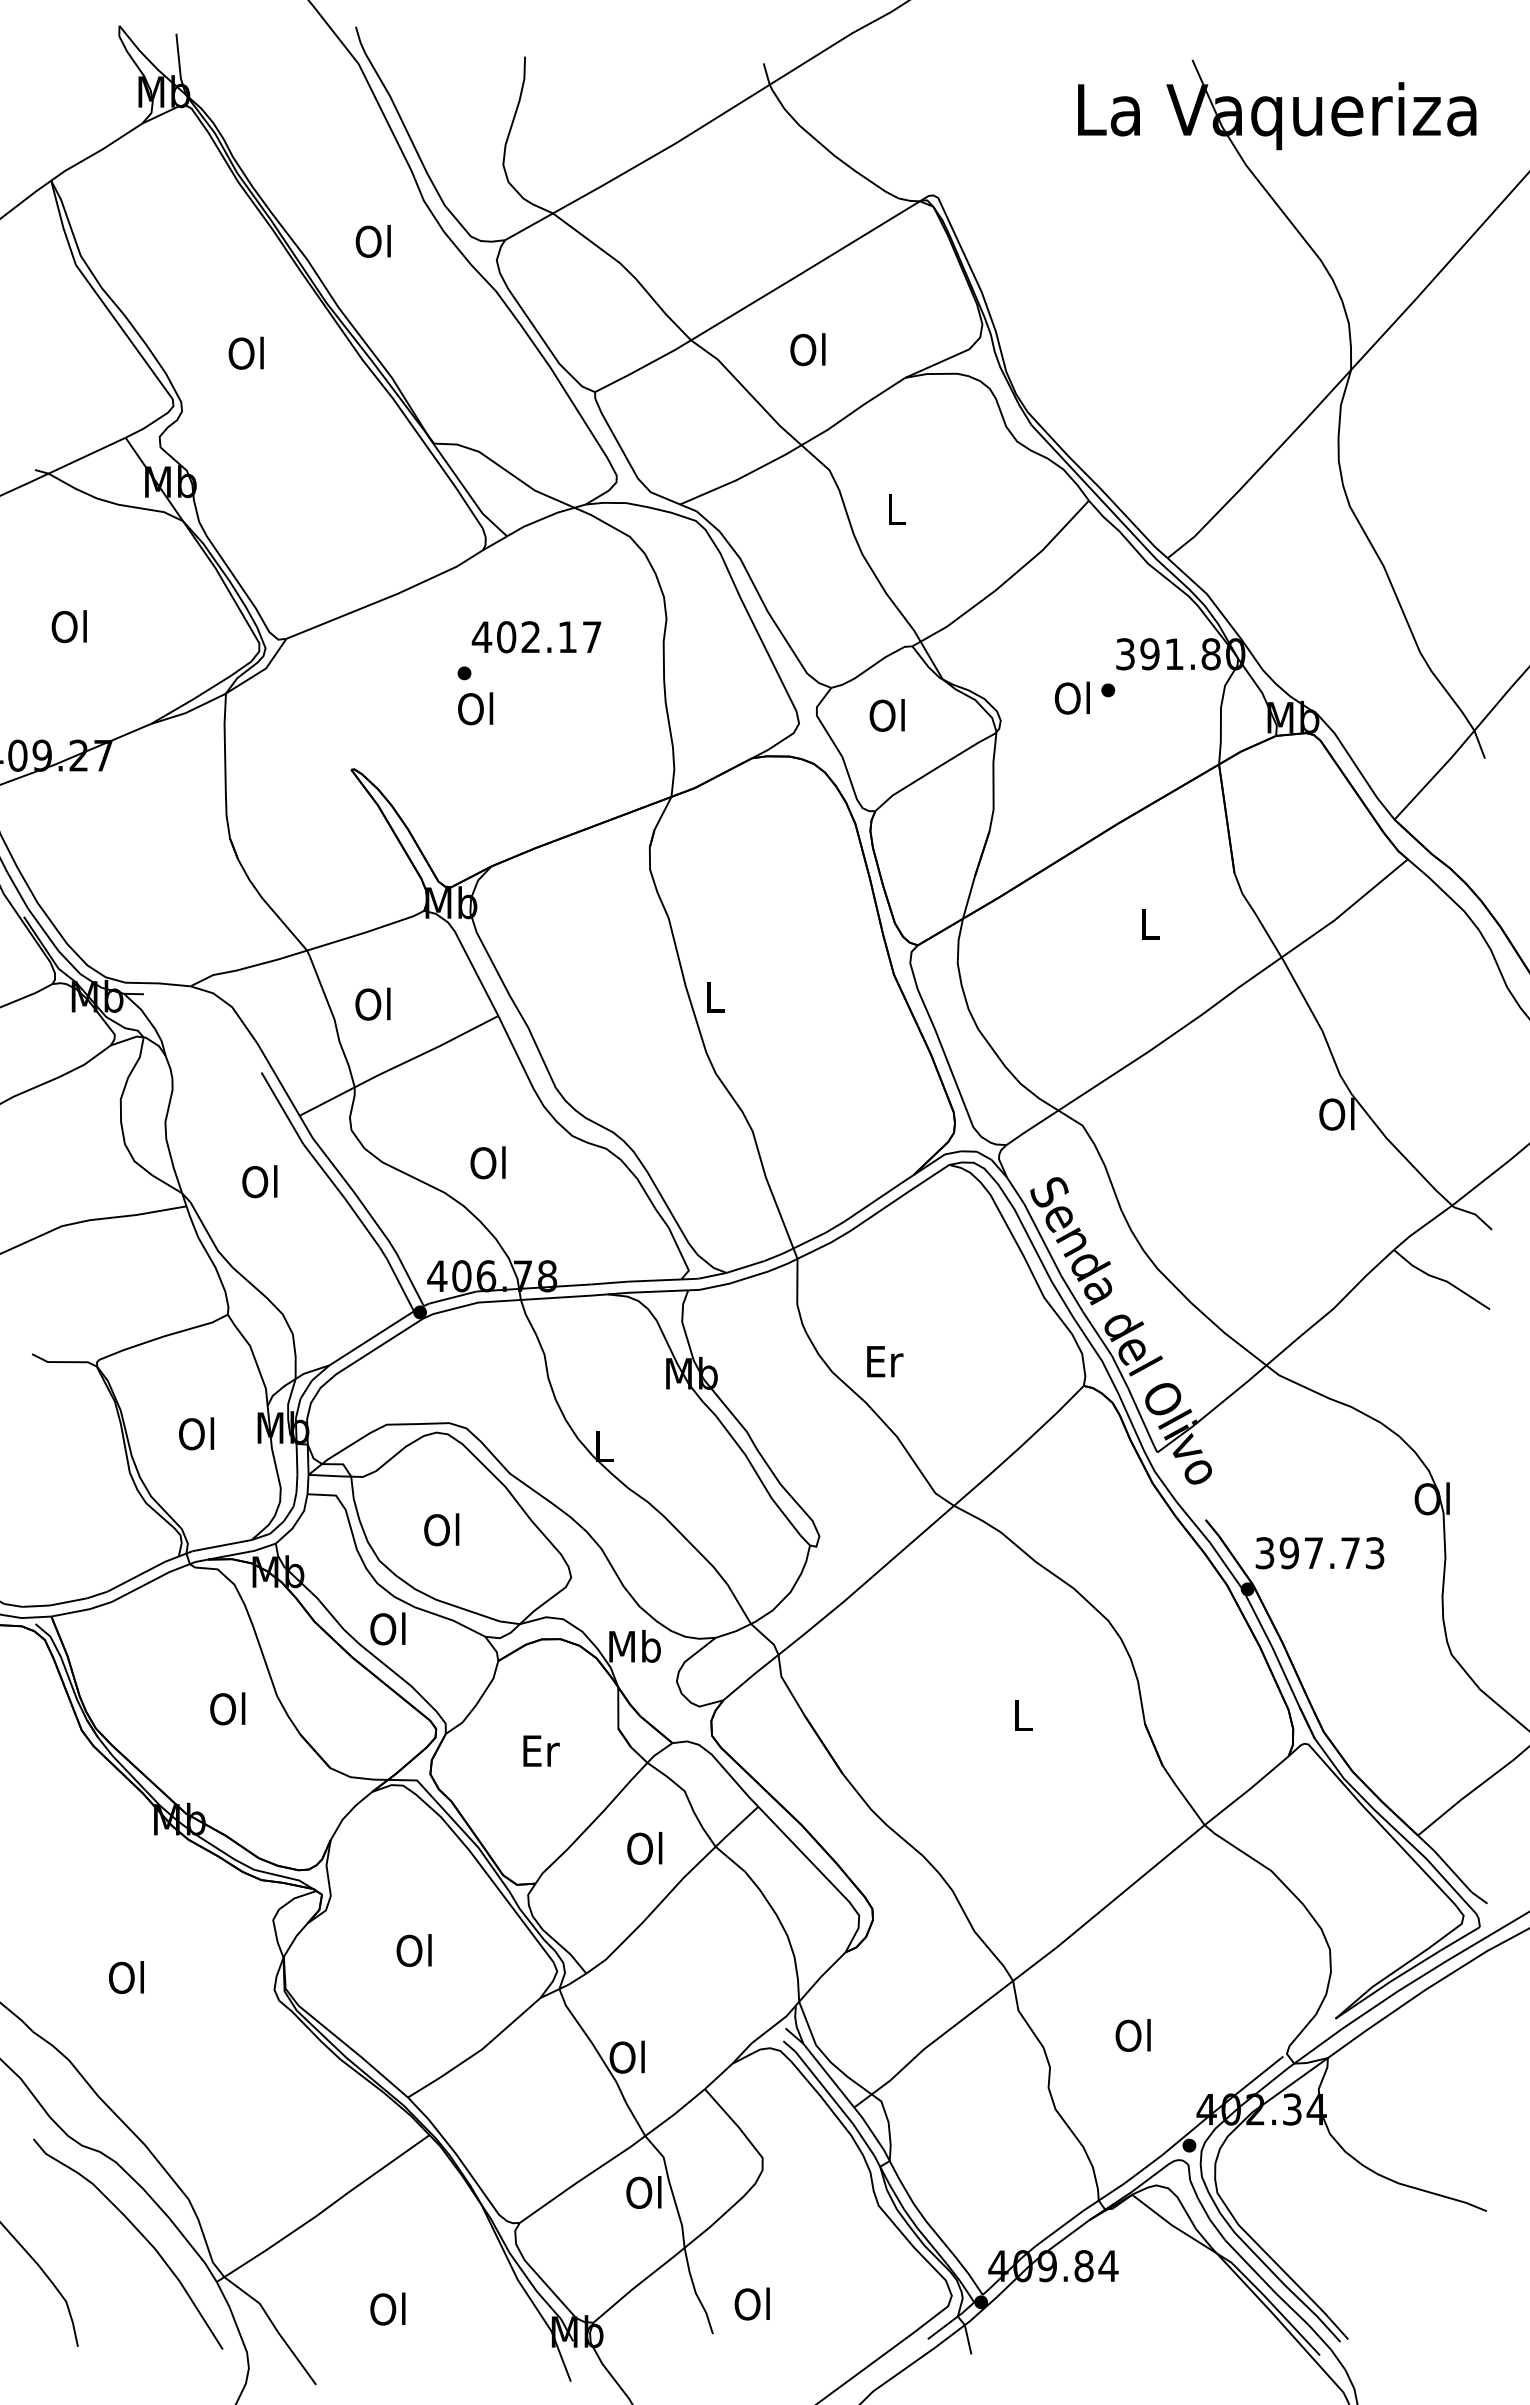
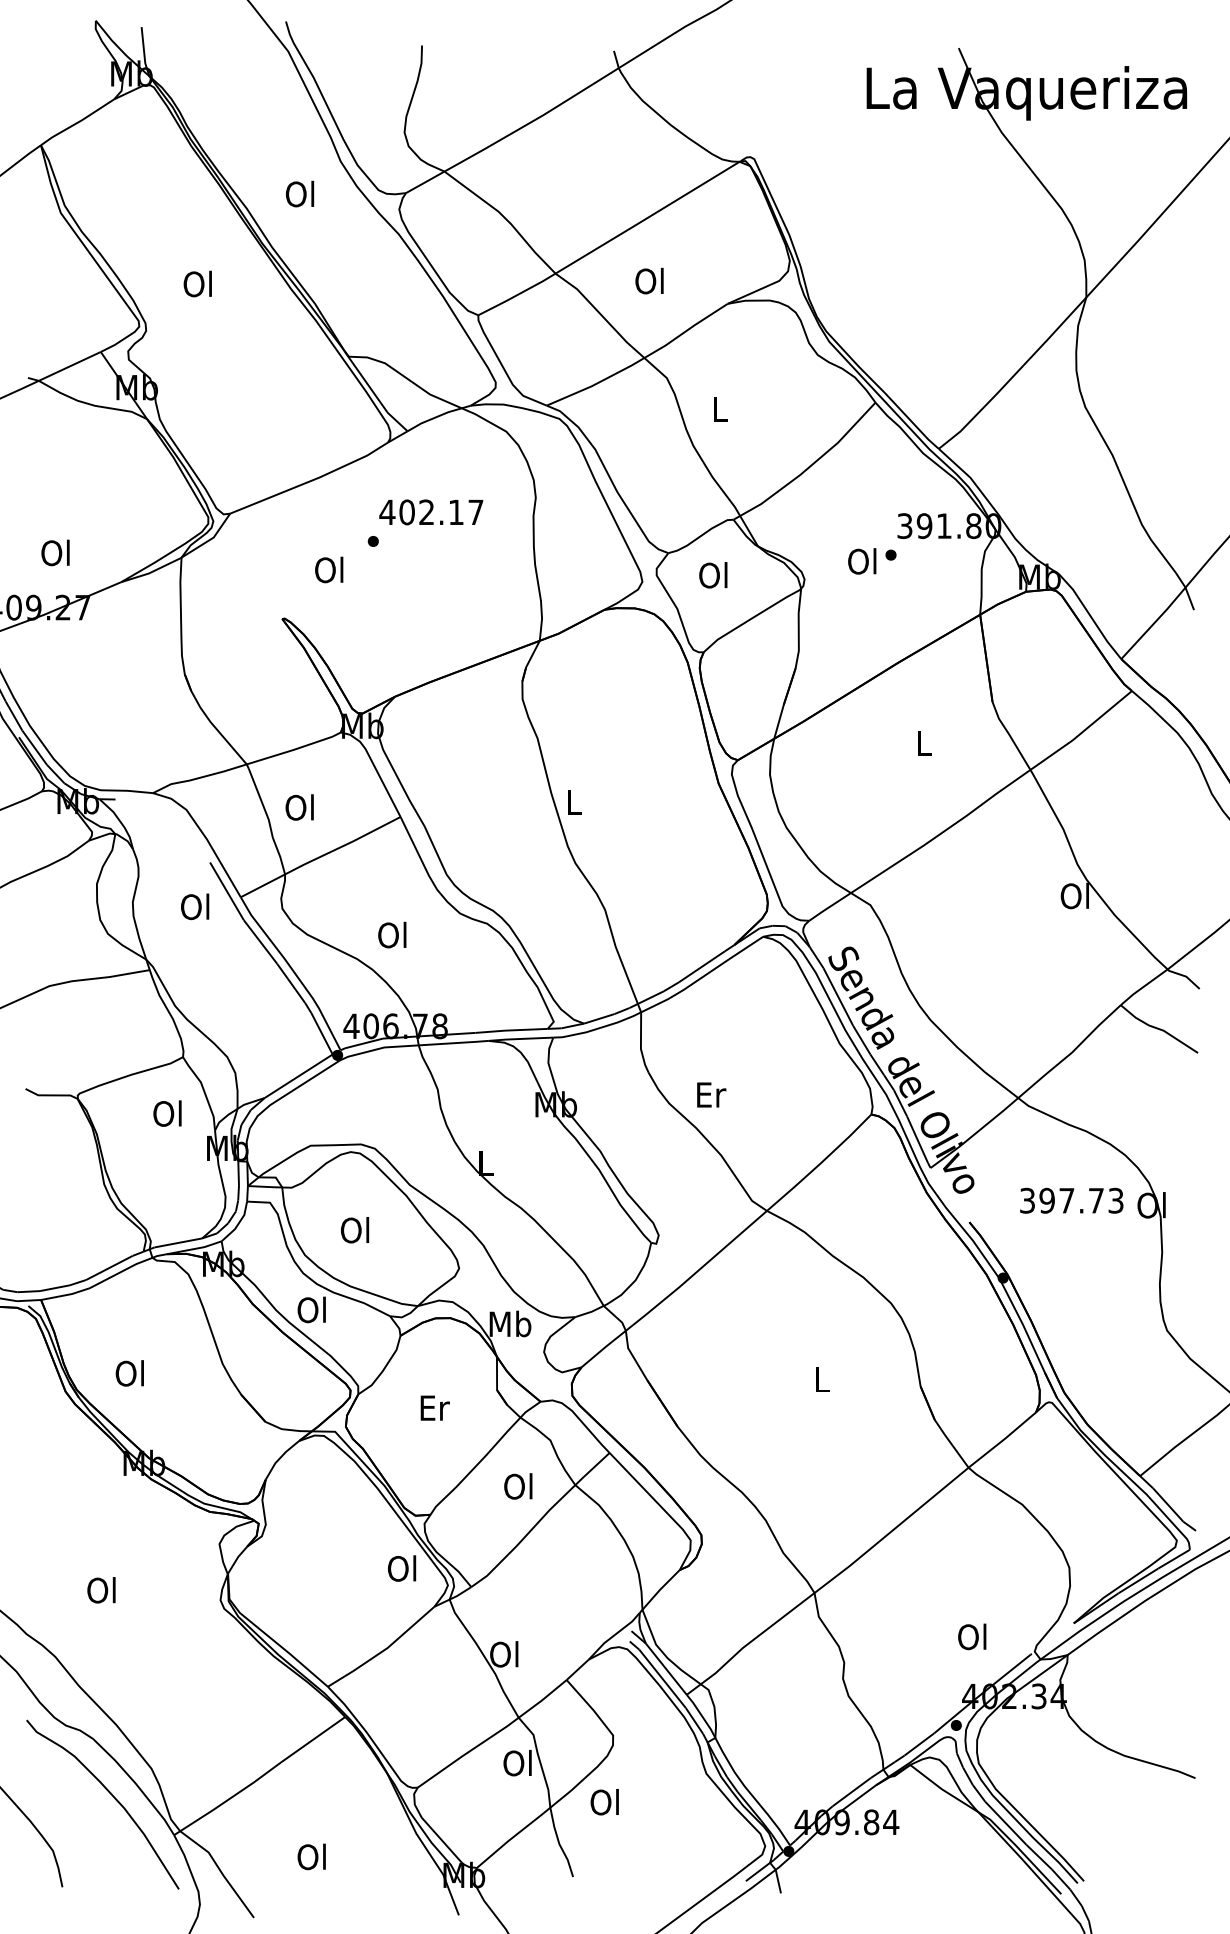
text: (68, 626) -> (54, 552), moved
text: (475, 708) -> (329, 569), moved
text: (259, 1181) -> (194, 906), moved
text: (196, 1433) -> (167, 1113), moved
text: (1319, 1553) -> (1071, 1201), moved
text: (227, 1708) -> (129, 1373), moved
text: (413, 1950) -> (401, 1568), moved
text: (1132, 2035) -> (971, 1636), moved
text: (751, 2303) -> (604, 1801), moved

